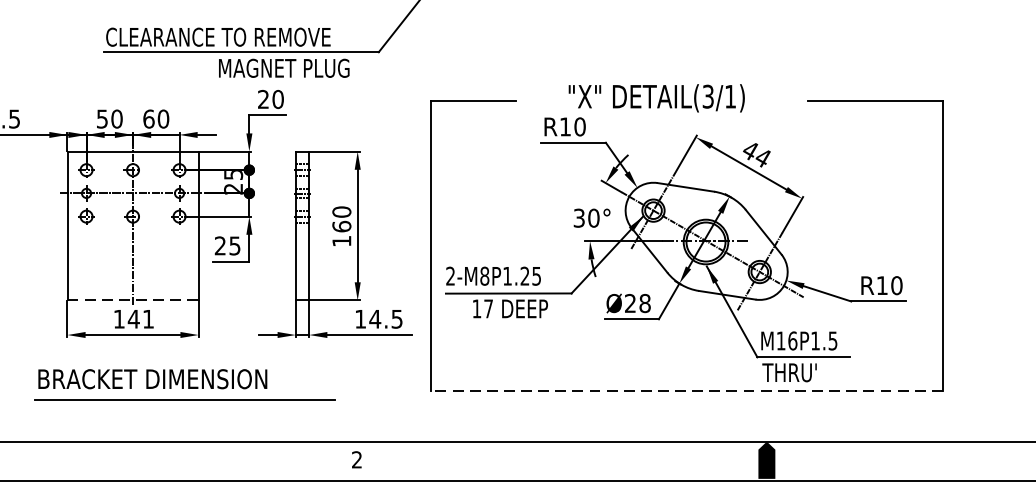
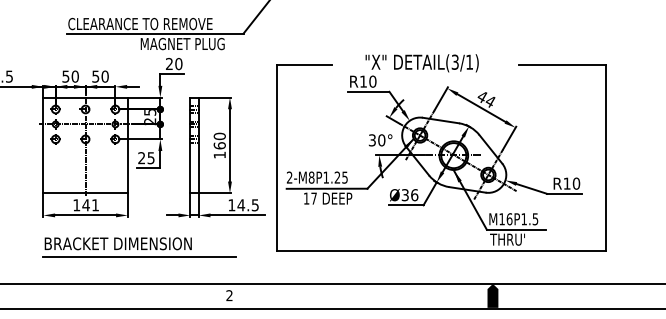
text: (148, 118) -> (95, 76), 60 -> 50
line: (134, 300) -> (86, 193), dashed -> solid
text: (637, 304) -> (409, 195), Ø28 -> Ø36
part: (185, 384) -> (139, 247), moved
line: (686, 391) -> (441, 251), dashed -> solid

